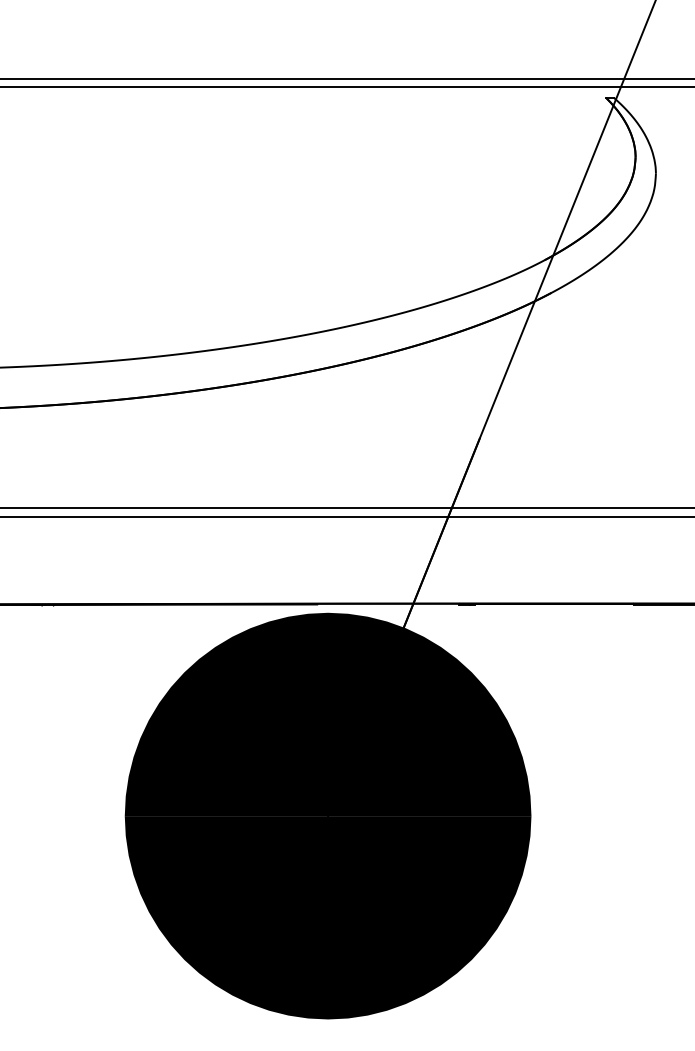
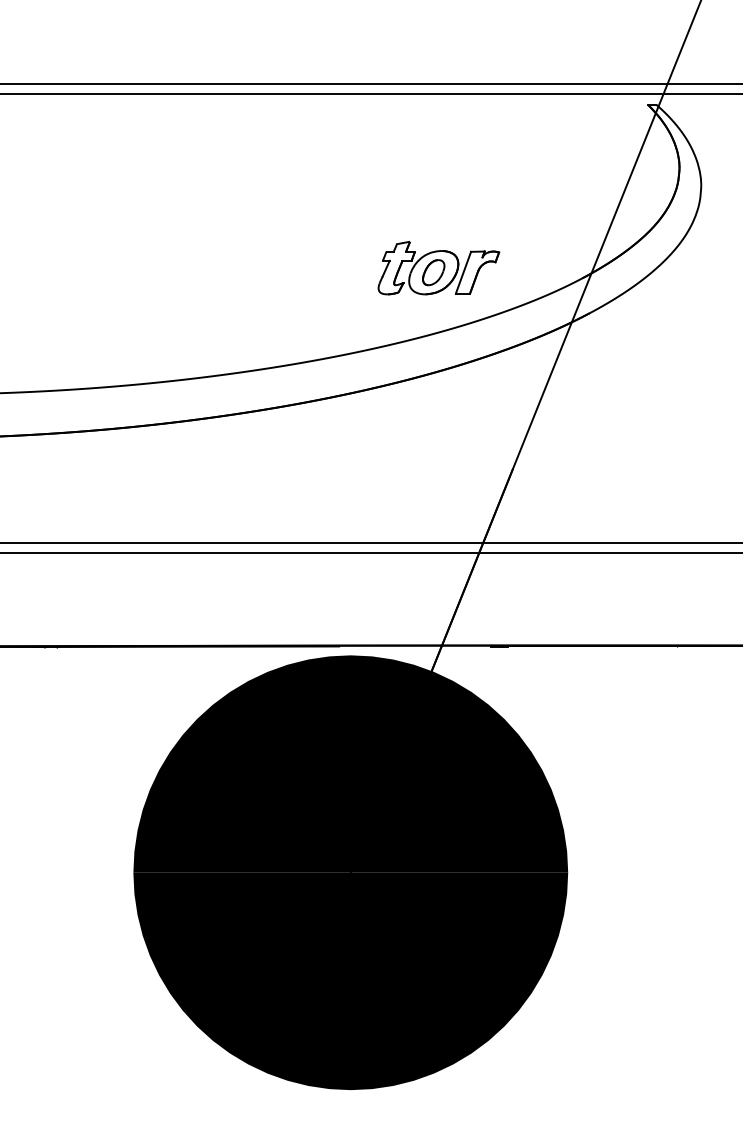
part: (410, 250) -> (438, 267), added

